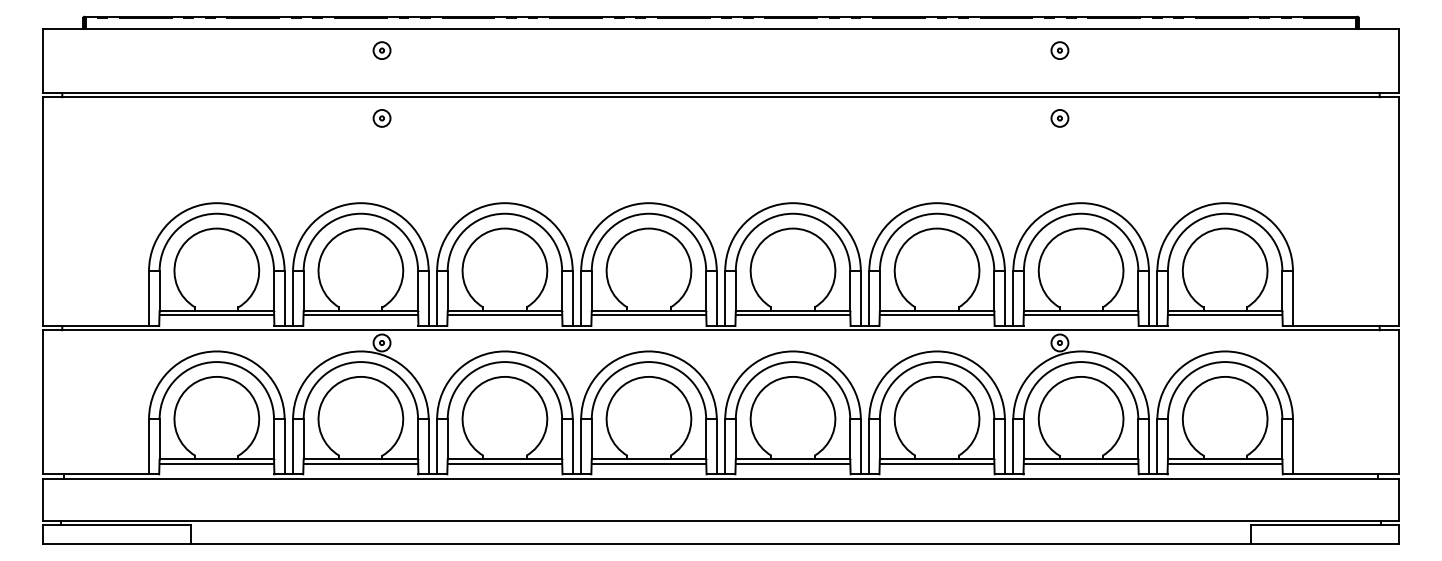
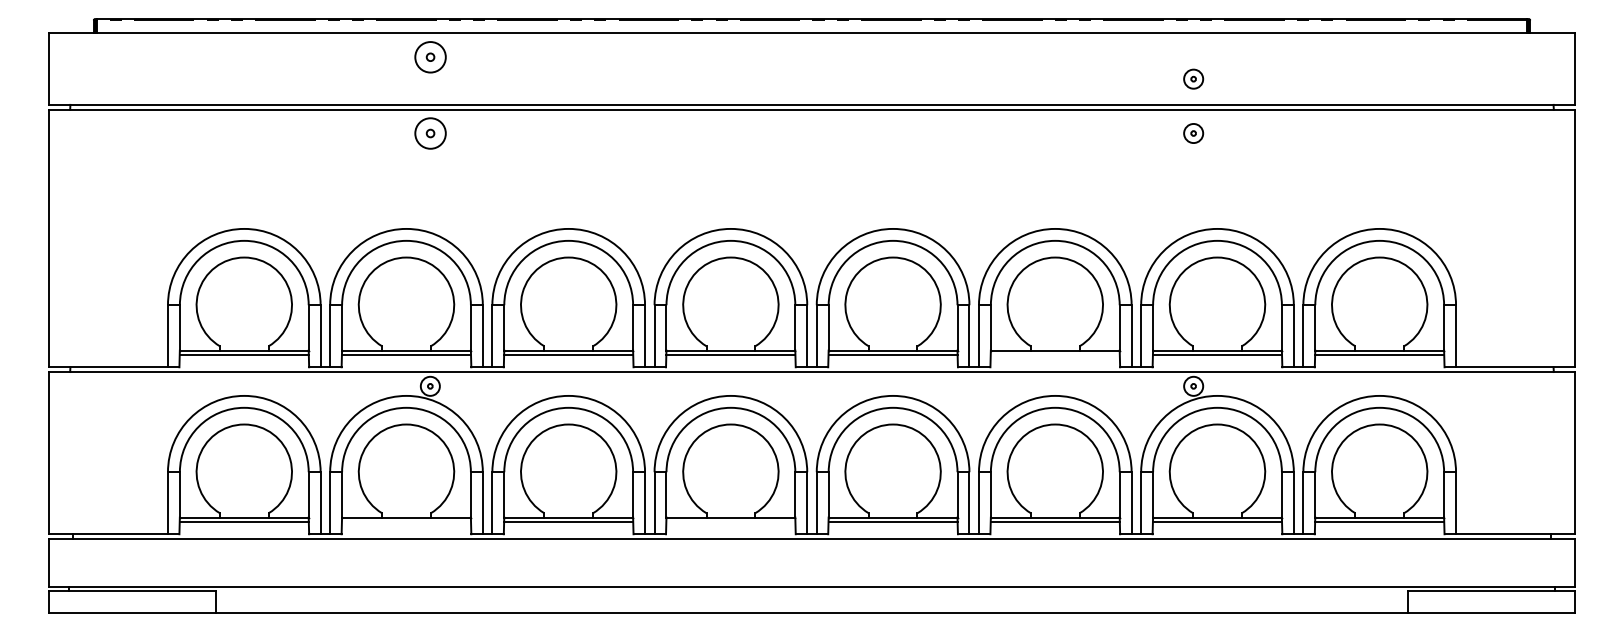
part: (381, 50) -> (429, 56), size x1.6
part: (1059, 50) -> (1193, 78), moved
part: (381, 118) -> (429, 133), size x1.6
line: (936, 315) -> (1054, 355), removed
line: (360, 463) -> (406, 522), removed
line: (648, 463) -> (730, 522), removed

